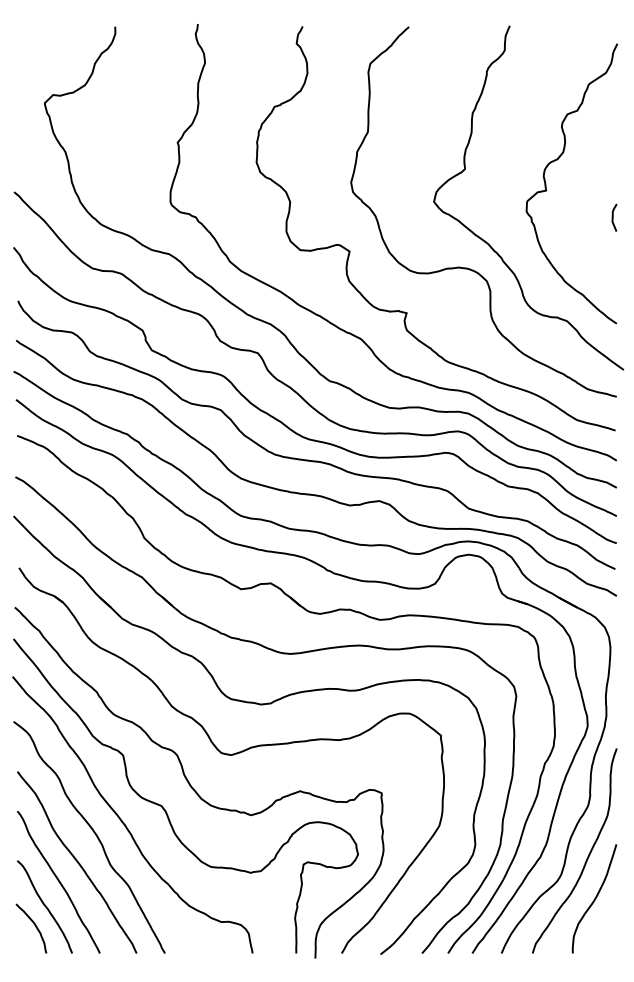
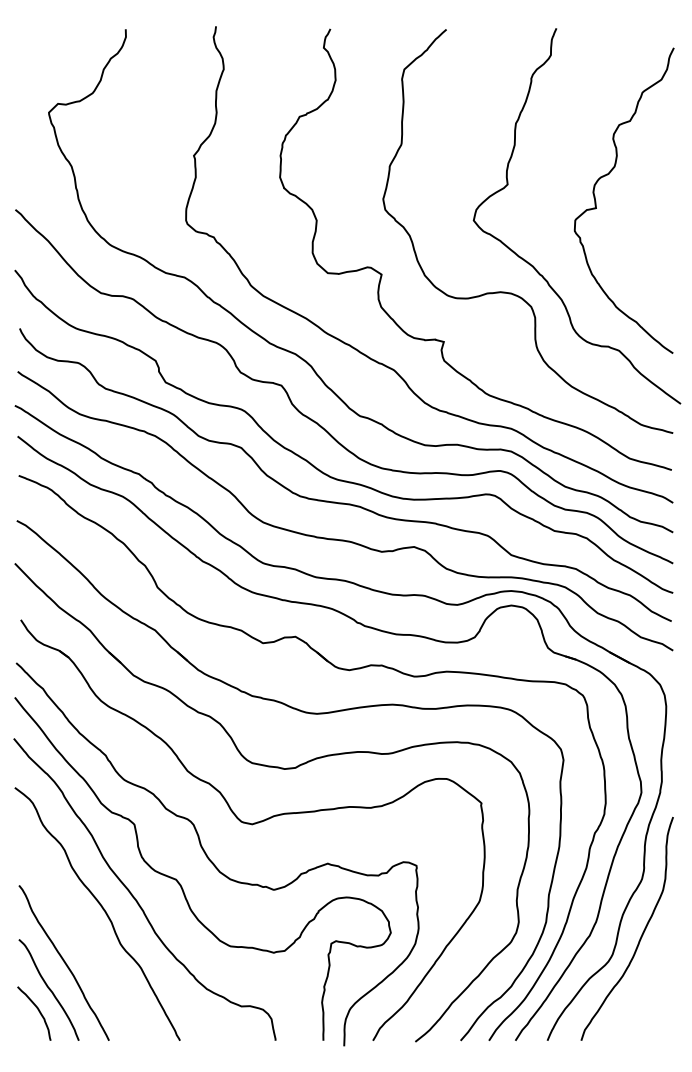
curve: (613, 217) -> (669, 237), removed
curve: (77, 862) -> (84, 941), removed
curve: (594, 898) -> (648, 980), removed

